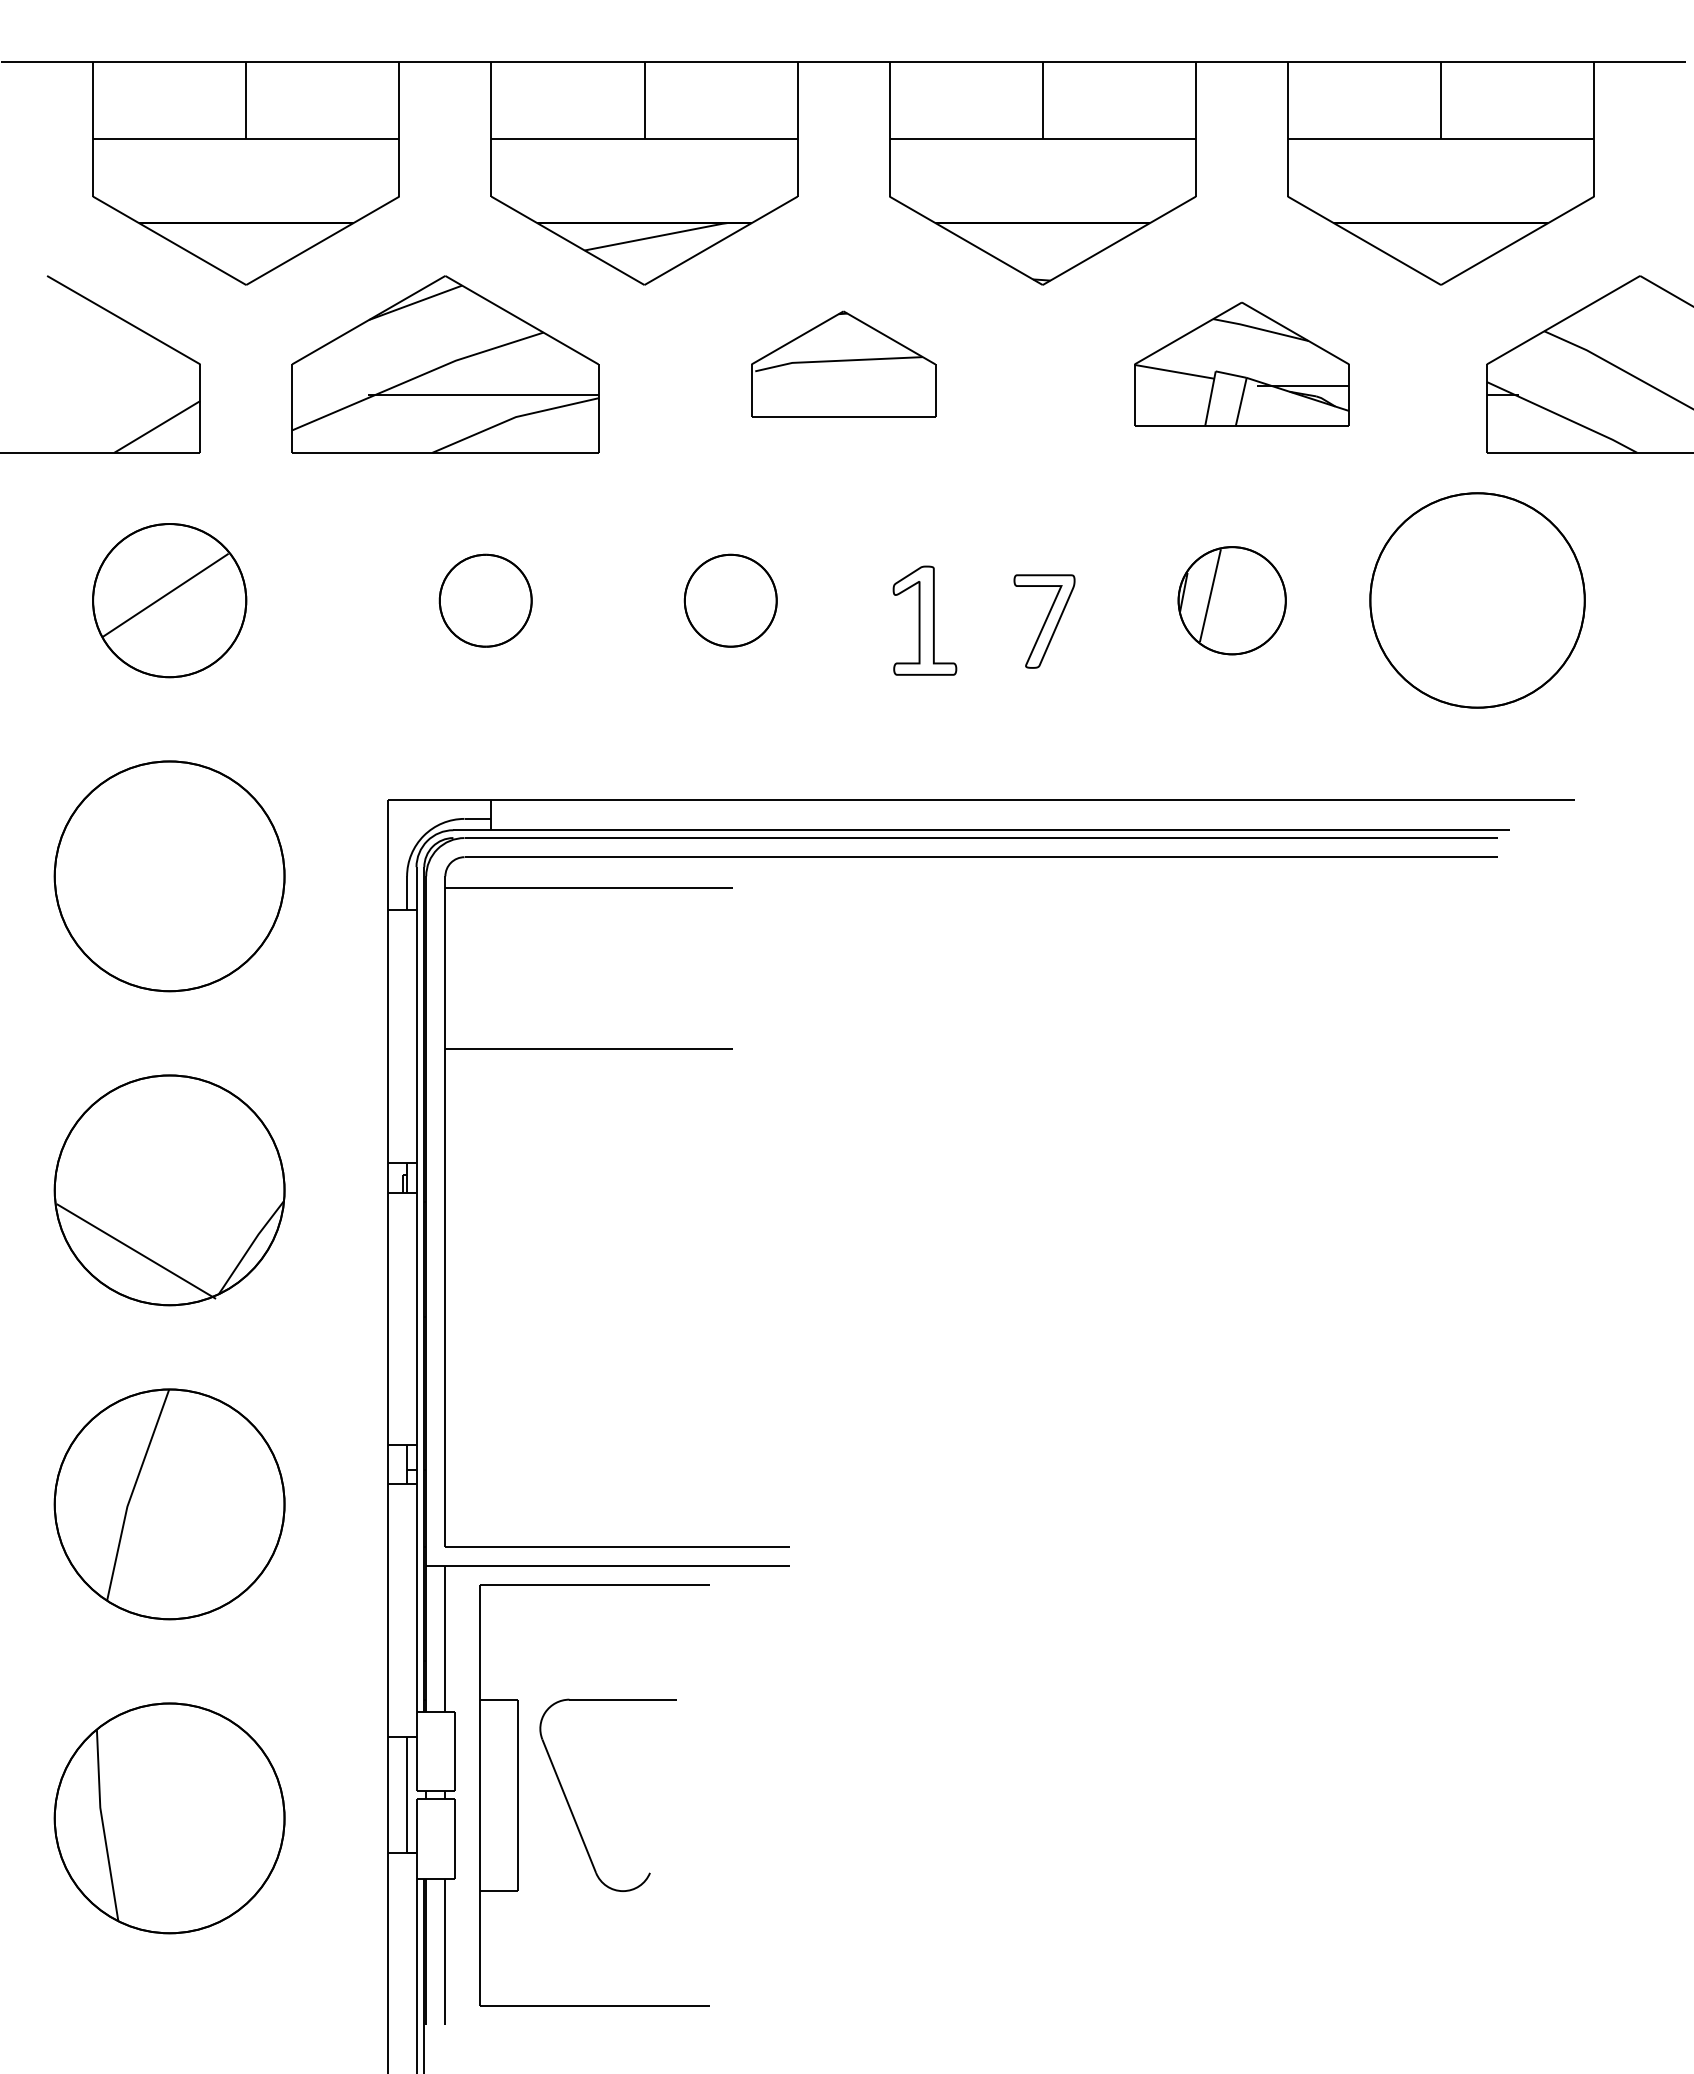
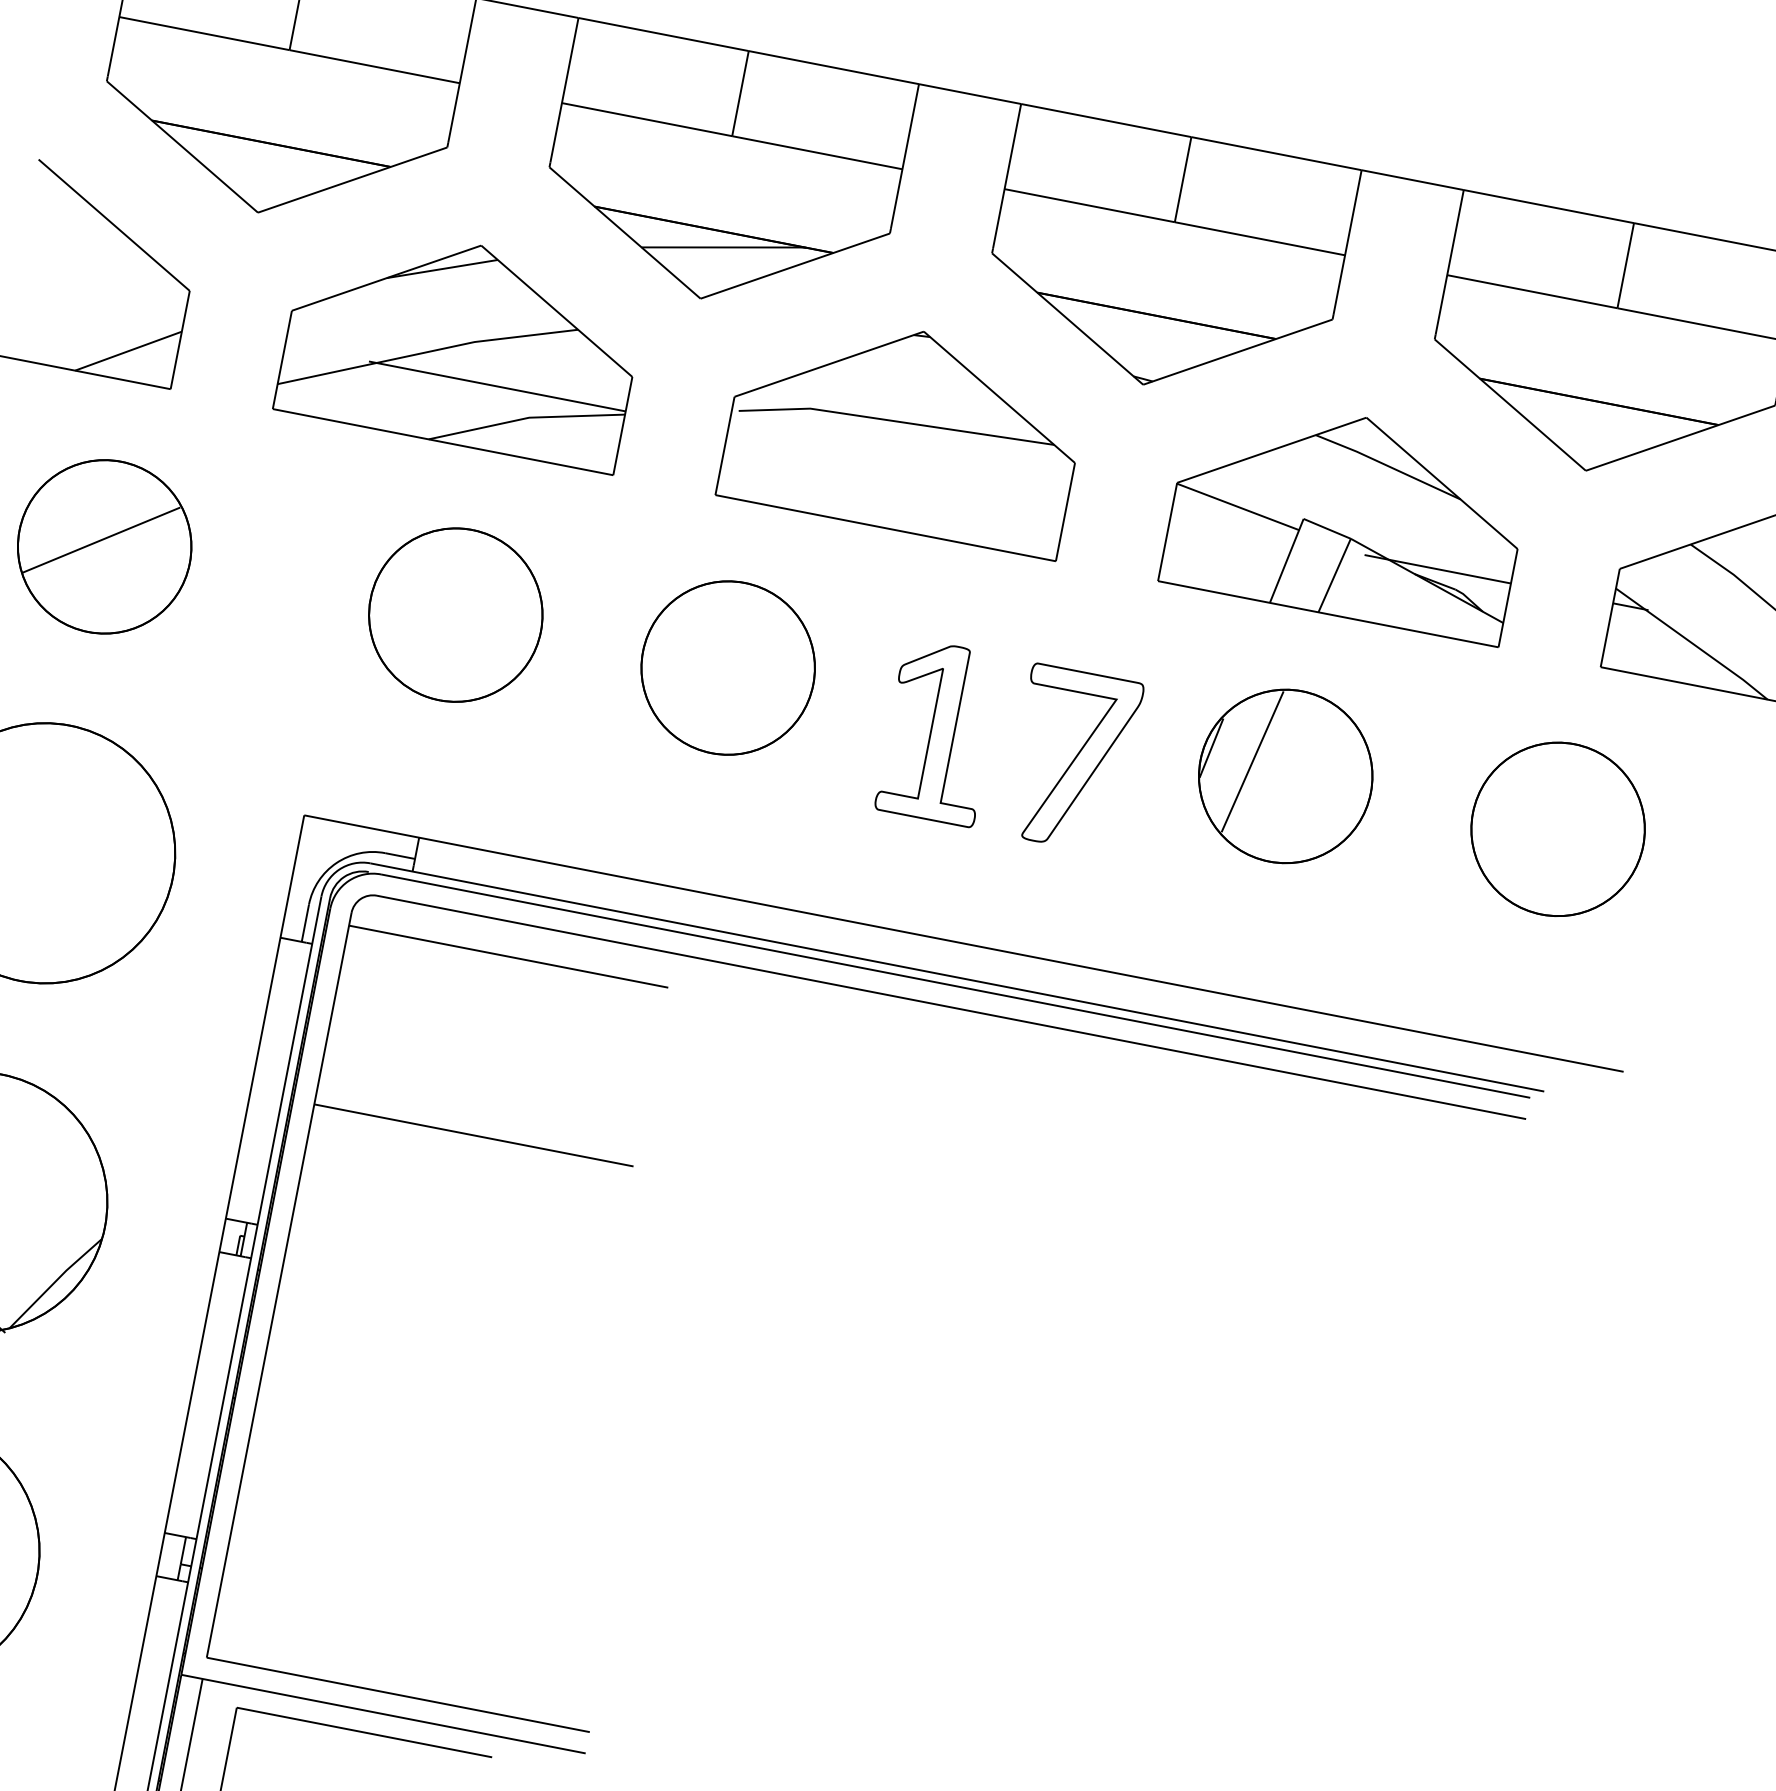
part: (843, 364) -> (904, 430), size x1.67
part: (1241, 364) -> (1346, 515), size x1.43
part: (485, 600) -> (455, 614), size x1.67
part: (730, 600) -> (728, 667), size x1.67
part: (1231, 600) -> (1284, 776), size x1.43
part: (1476, 600) -> (1557, 829), size x0.71
part: (924, 620) -> (939, 732), size x1.43
part: (1044, 621) -> (1072, 759), size x1.67

